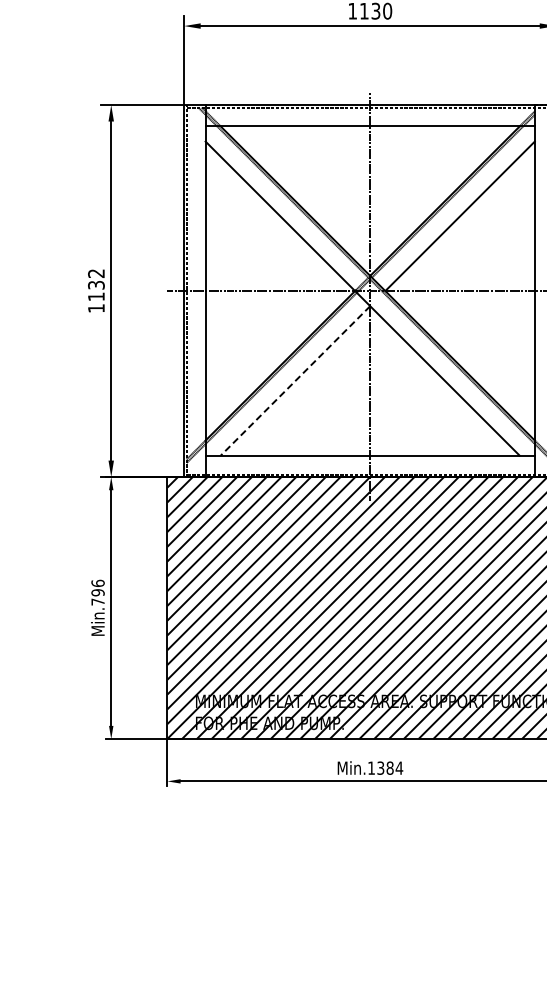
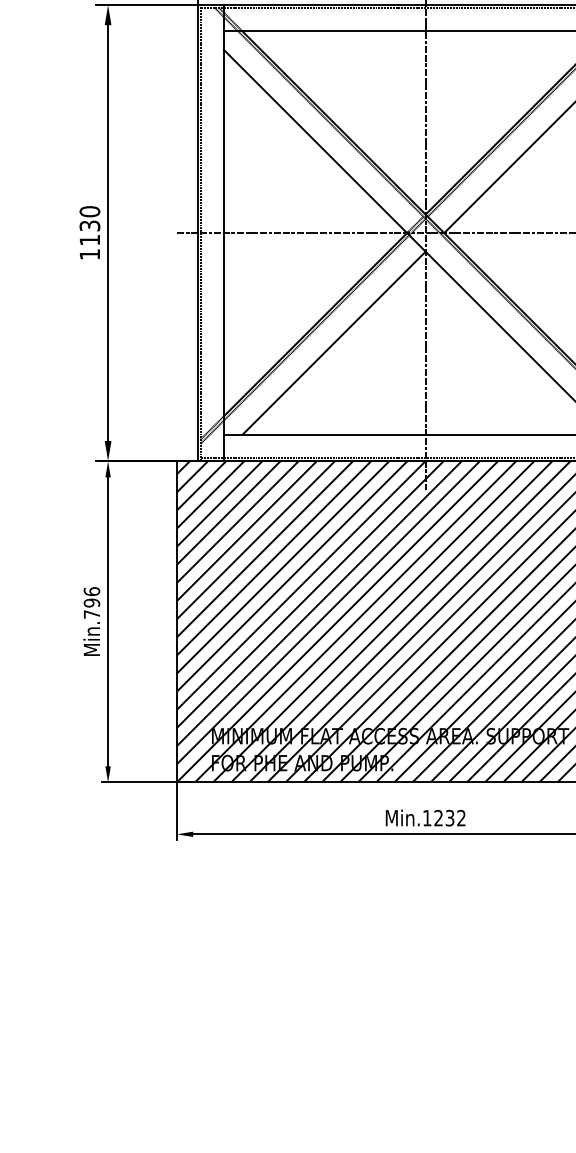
text: (96, 273) -> (90, 211), 1132 -> 1130
line: (295, 380) -> (334, 342), dashed -> solid
text: (390, 767) -> (450, 817), Min.1384 -> Min.1232

